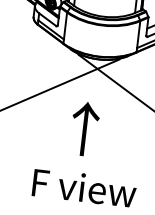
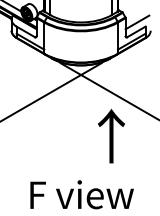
text: (84, 129) -> (111, 136), moved

